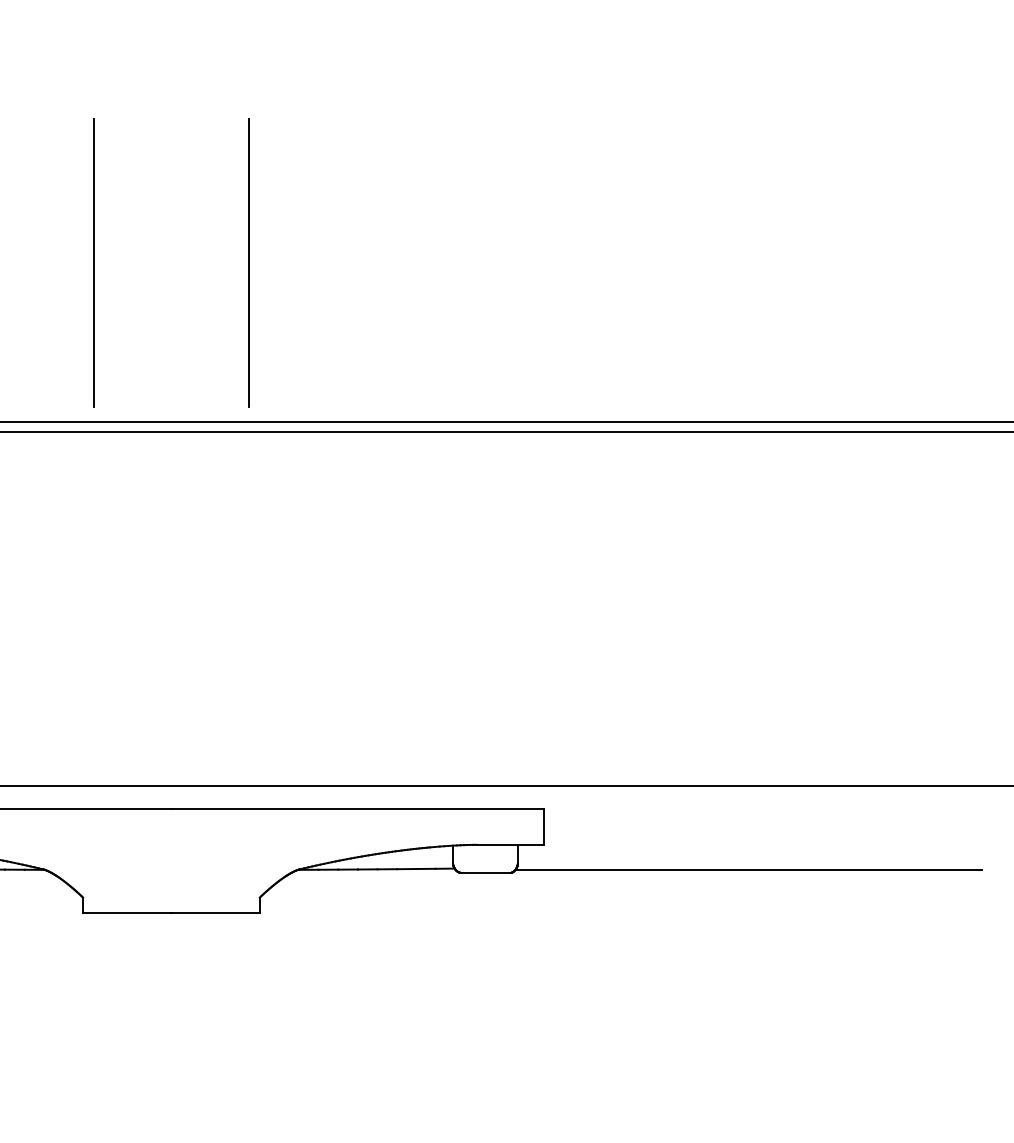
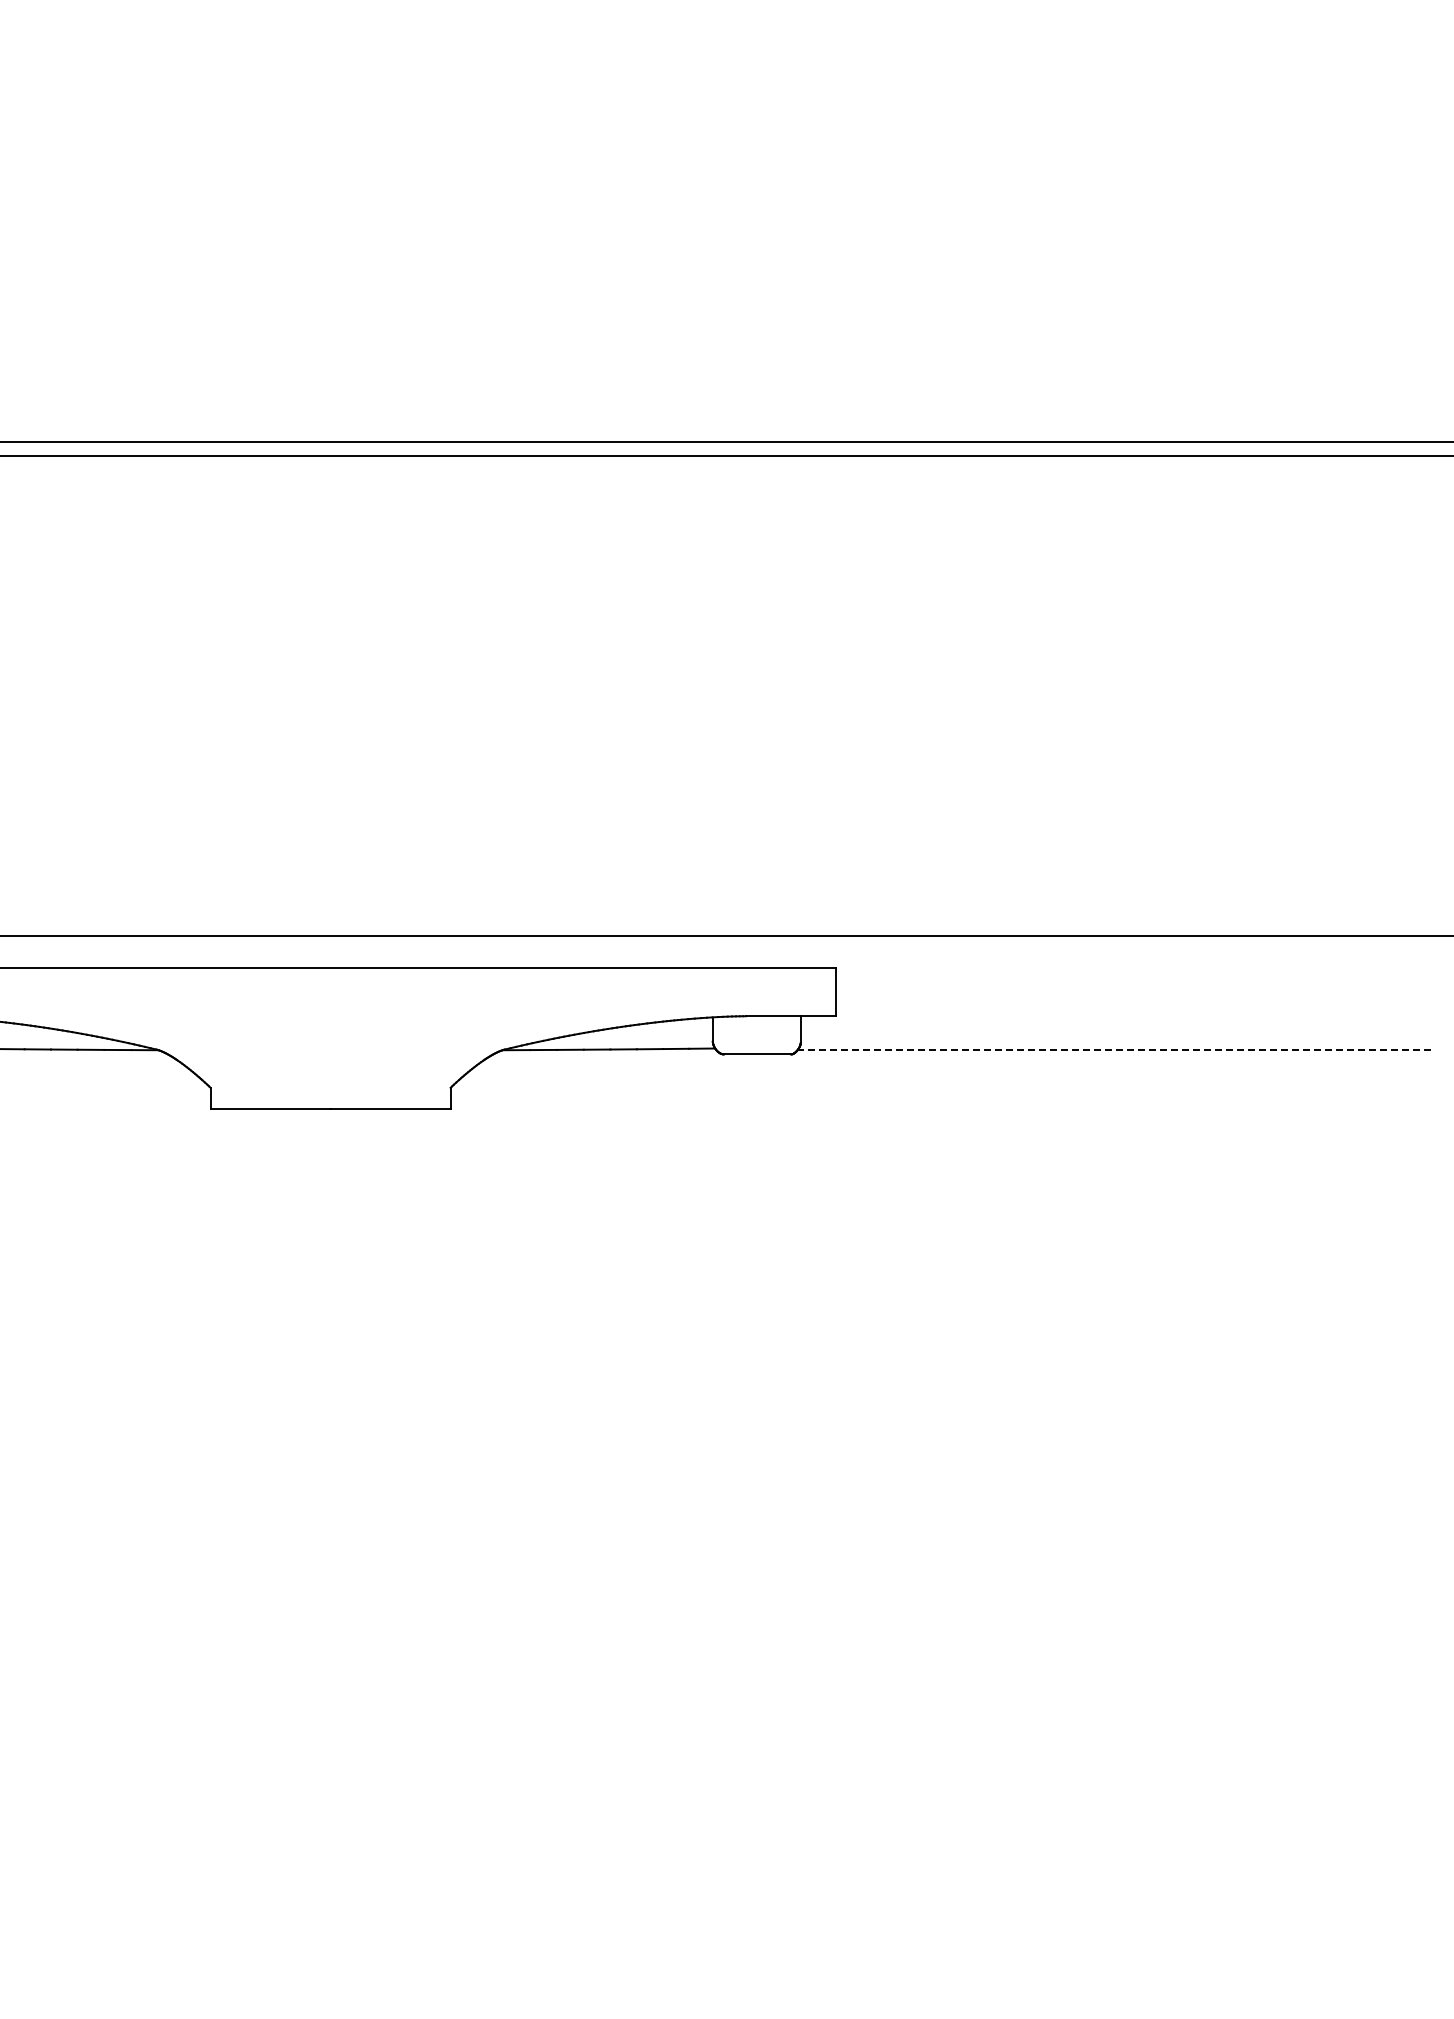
line: (94, 262) -> (225, 225), removed
line: (248, 262) -> (435, 225), removed
line: (748, 870) -> (1114, 1050), solid -> dashed

